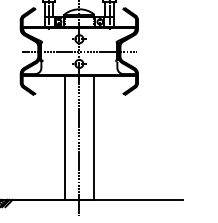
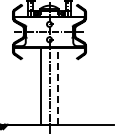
line: (93, 138) -> (58, 86), solid -> dashed

